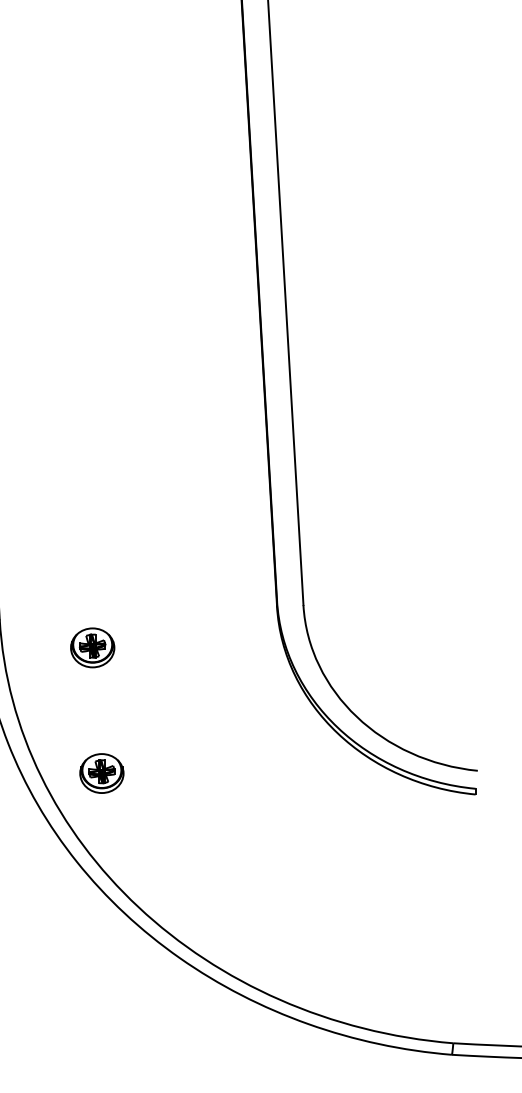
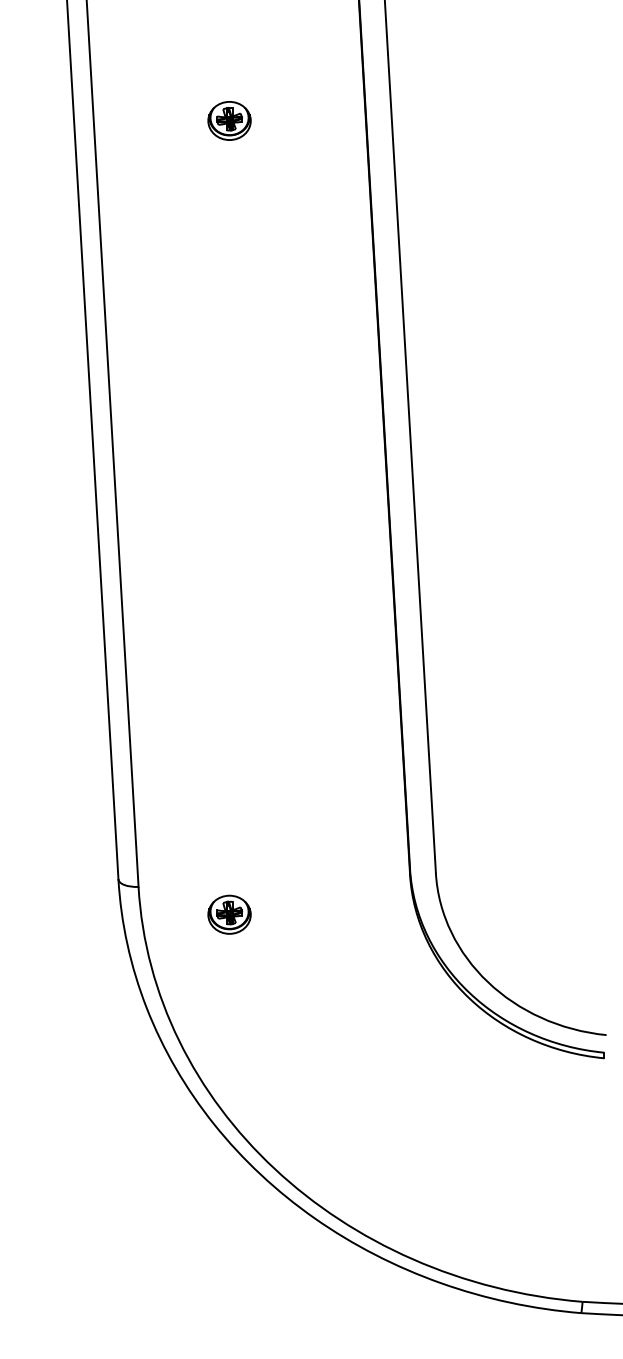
part: (101, 773) -> (238, 1037), removed

